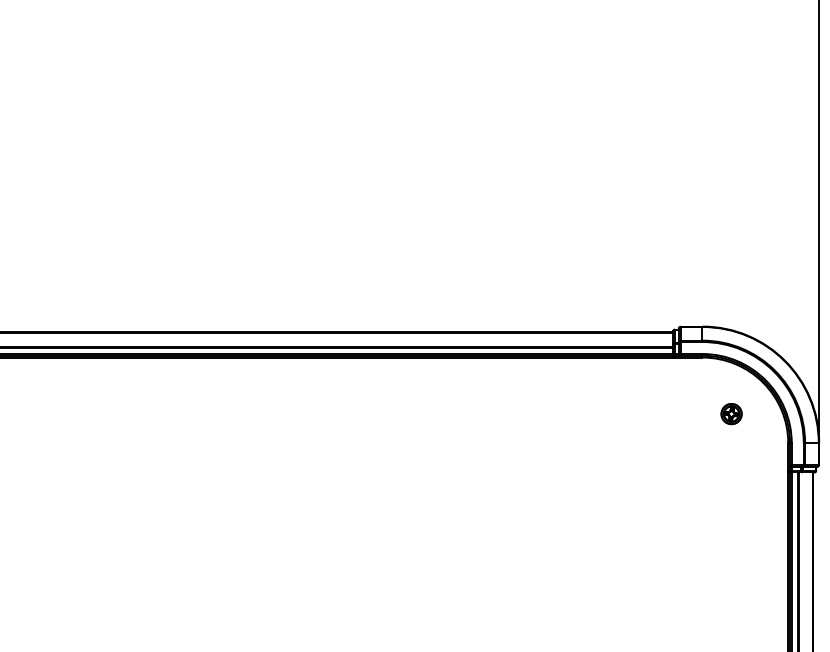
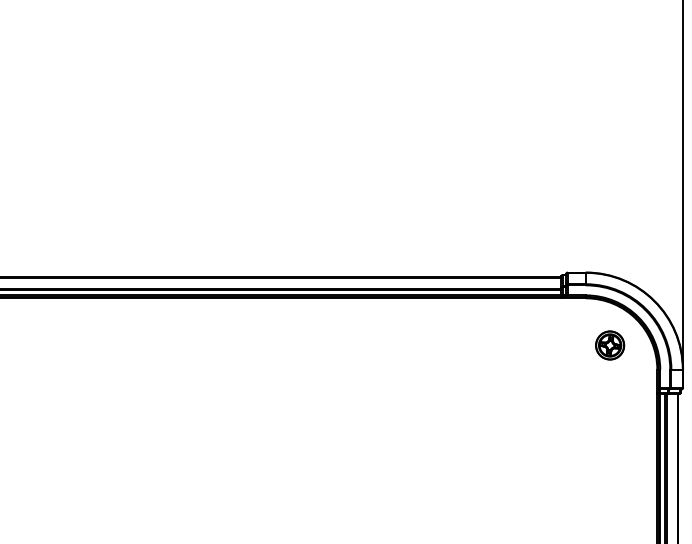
part: (731, 413) -> (609, 344), size x1.67

